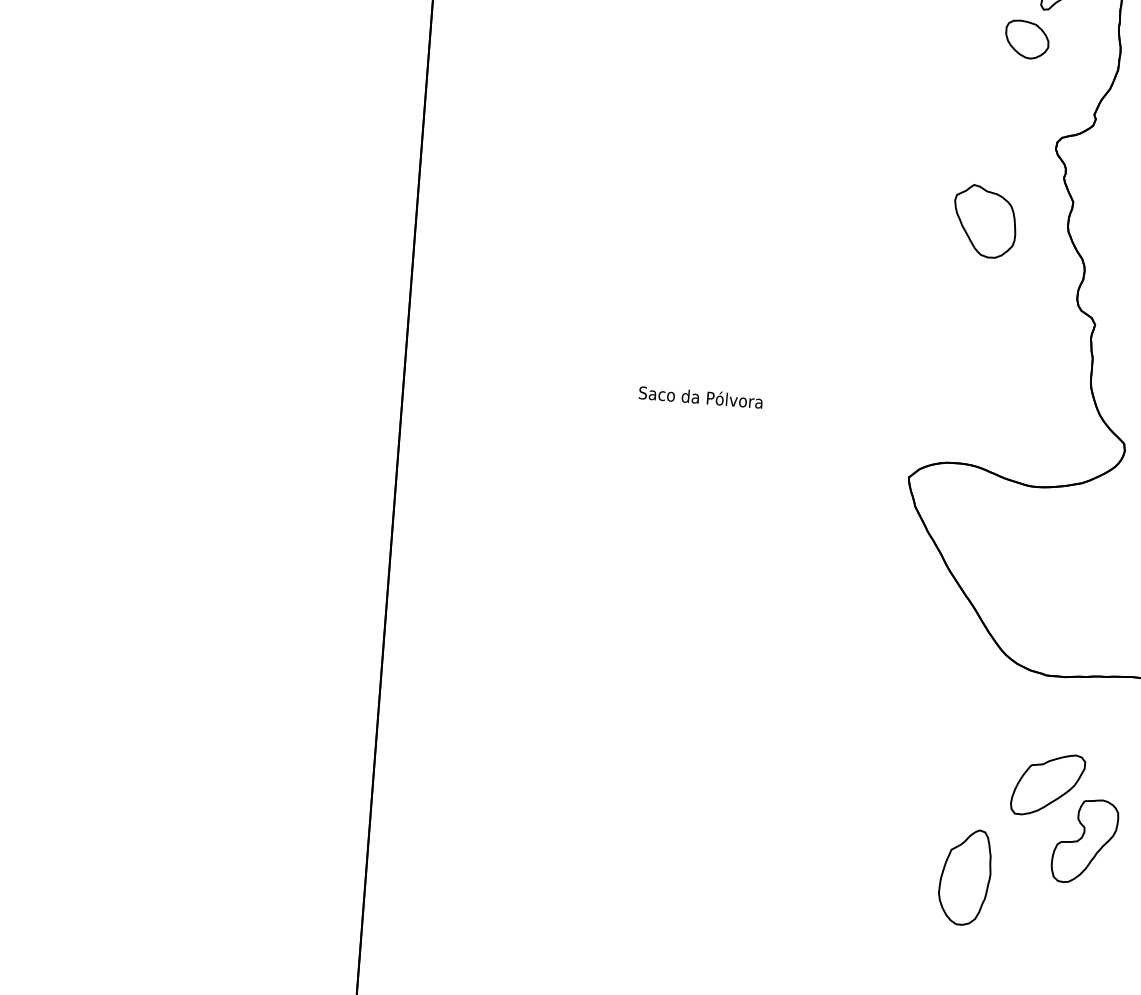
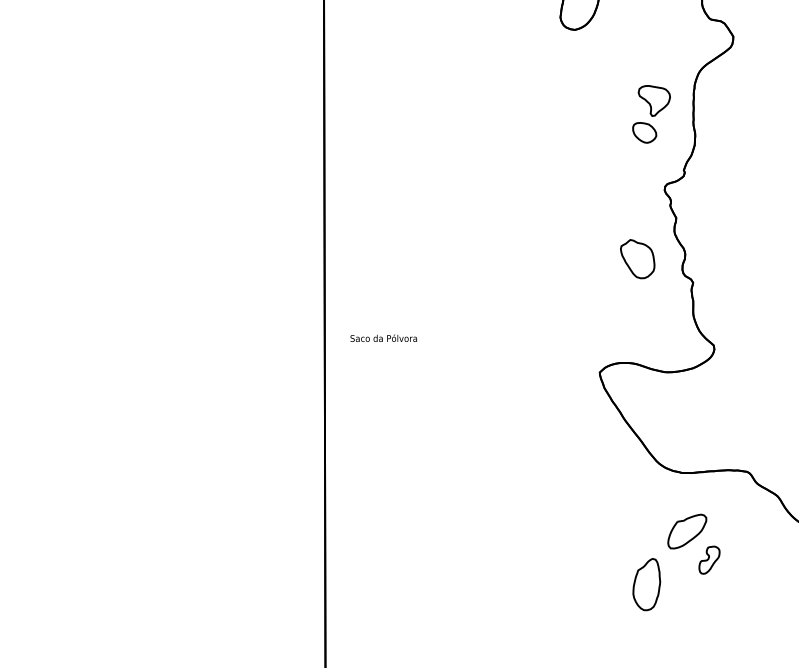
part: (984, 222) -> (637, 259), moved
text: (700, 395) -> (383, 337), moved
part: (1085, 839) -> (709, 559), size x0.6

